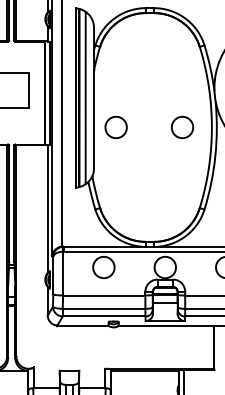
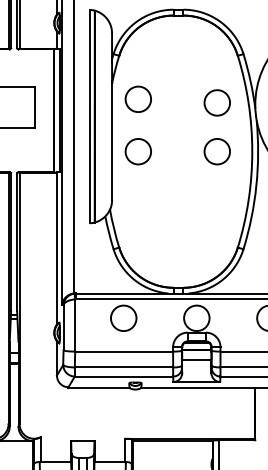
circle: (115, 83) -> (137, 99), added
circle: (182, 86) -> (217, 102), added
line: (85, 97) -> (101, 116), removed

